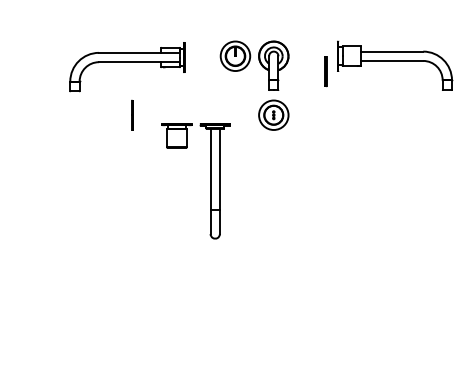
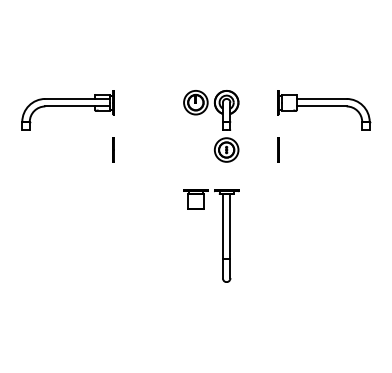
part: (126, 67) -> (67, 110), moved
line: (325, 70) -> (278, 149), moved
part: (210, 180) -> (222, 235), moved

